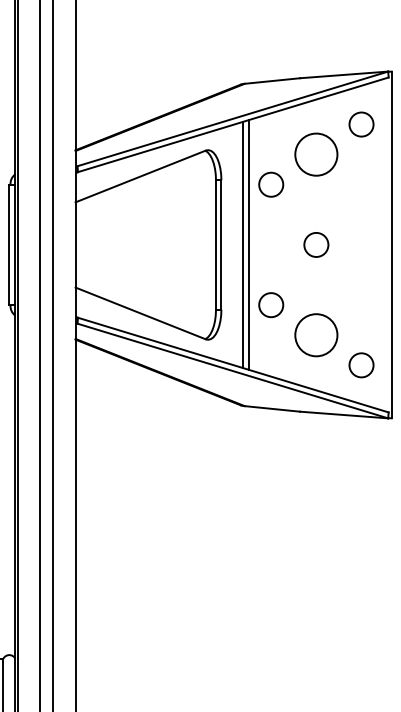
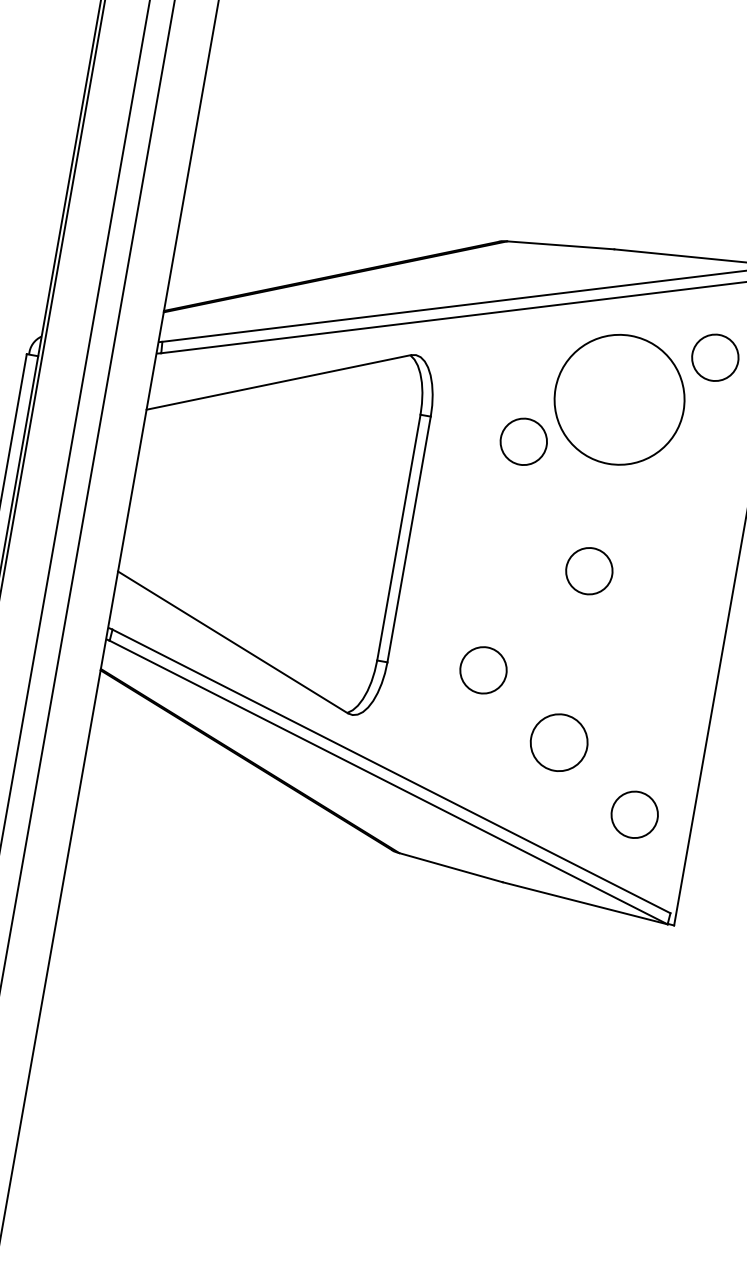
circle: (316, 154) -> (619, 399), size x1.6
line: (243, 244) -> (451, 545), removed
line: (248, 244) -> (460, 547), removed
circle: (316, 335) -> (559, 743), size x0.7

